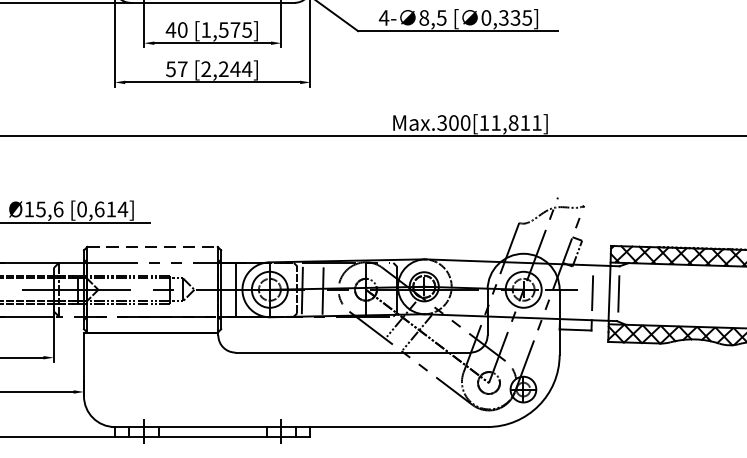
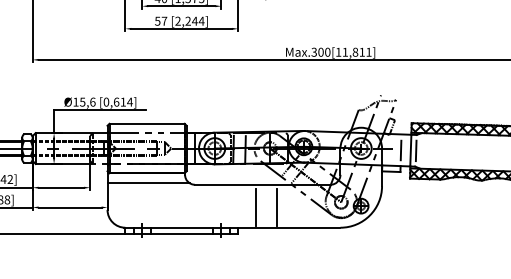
line: (153, 246) -> (147, 123), dashed -> solid
line: (154, 350) -> (148, 183), added
line: (342, 390) -> (256, 206), added
line: (378, 390) -> (277, 206), added

